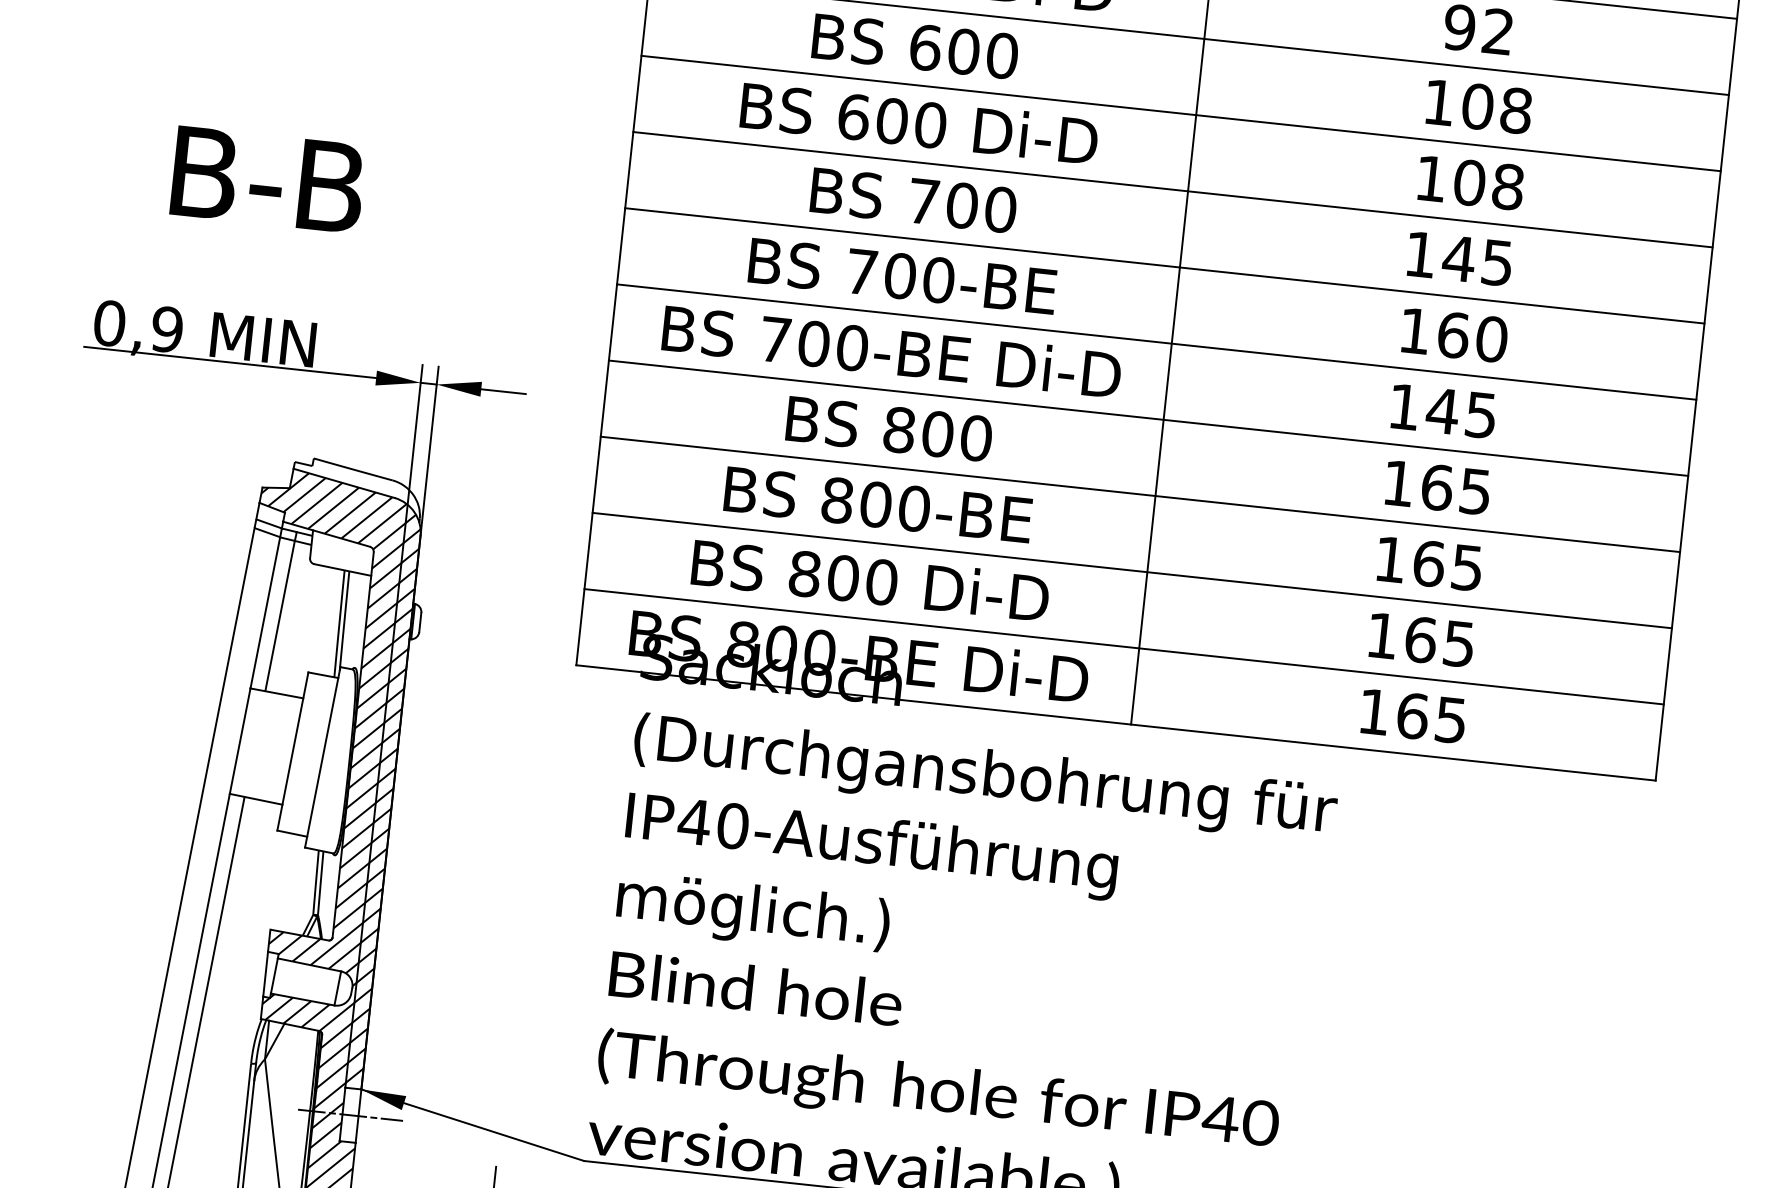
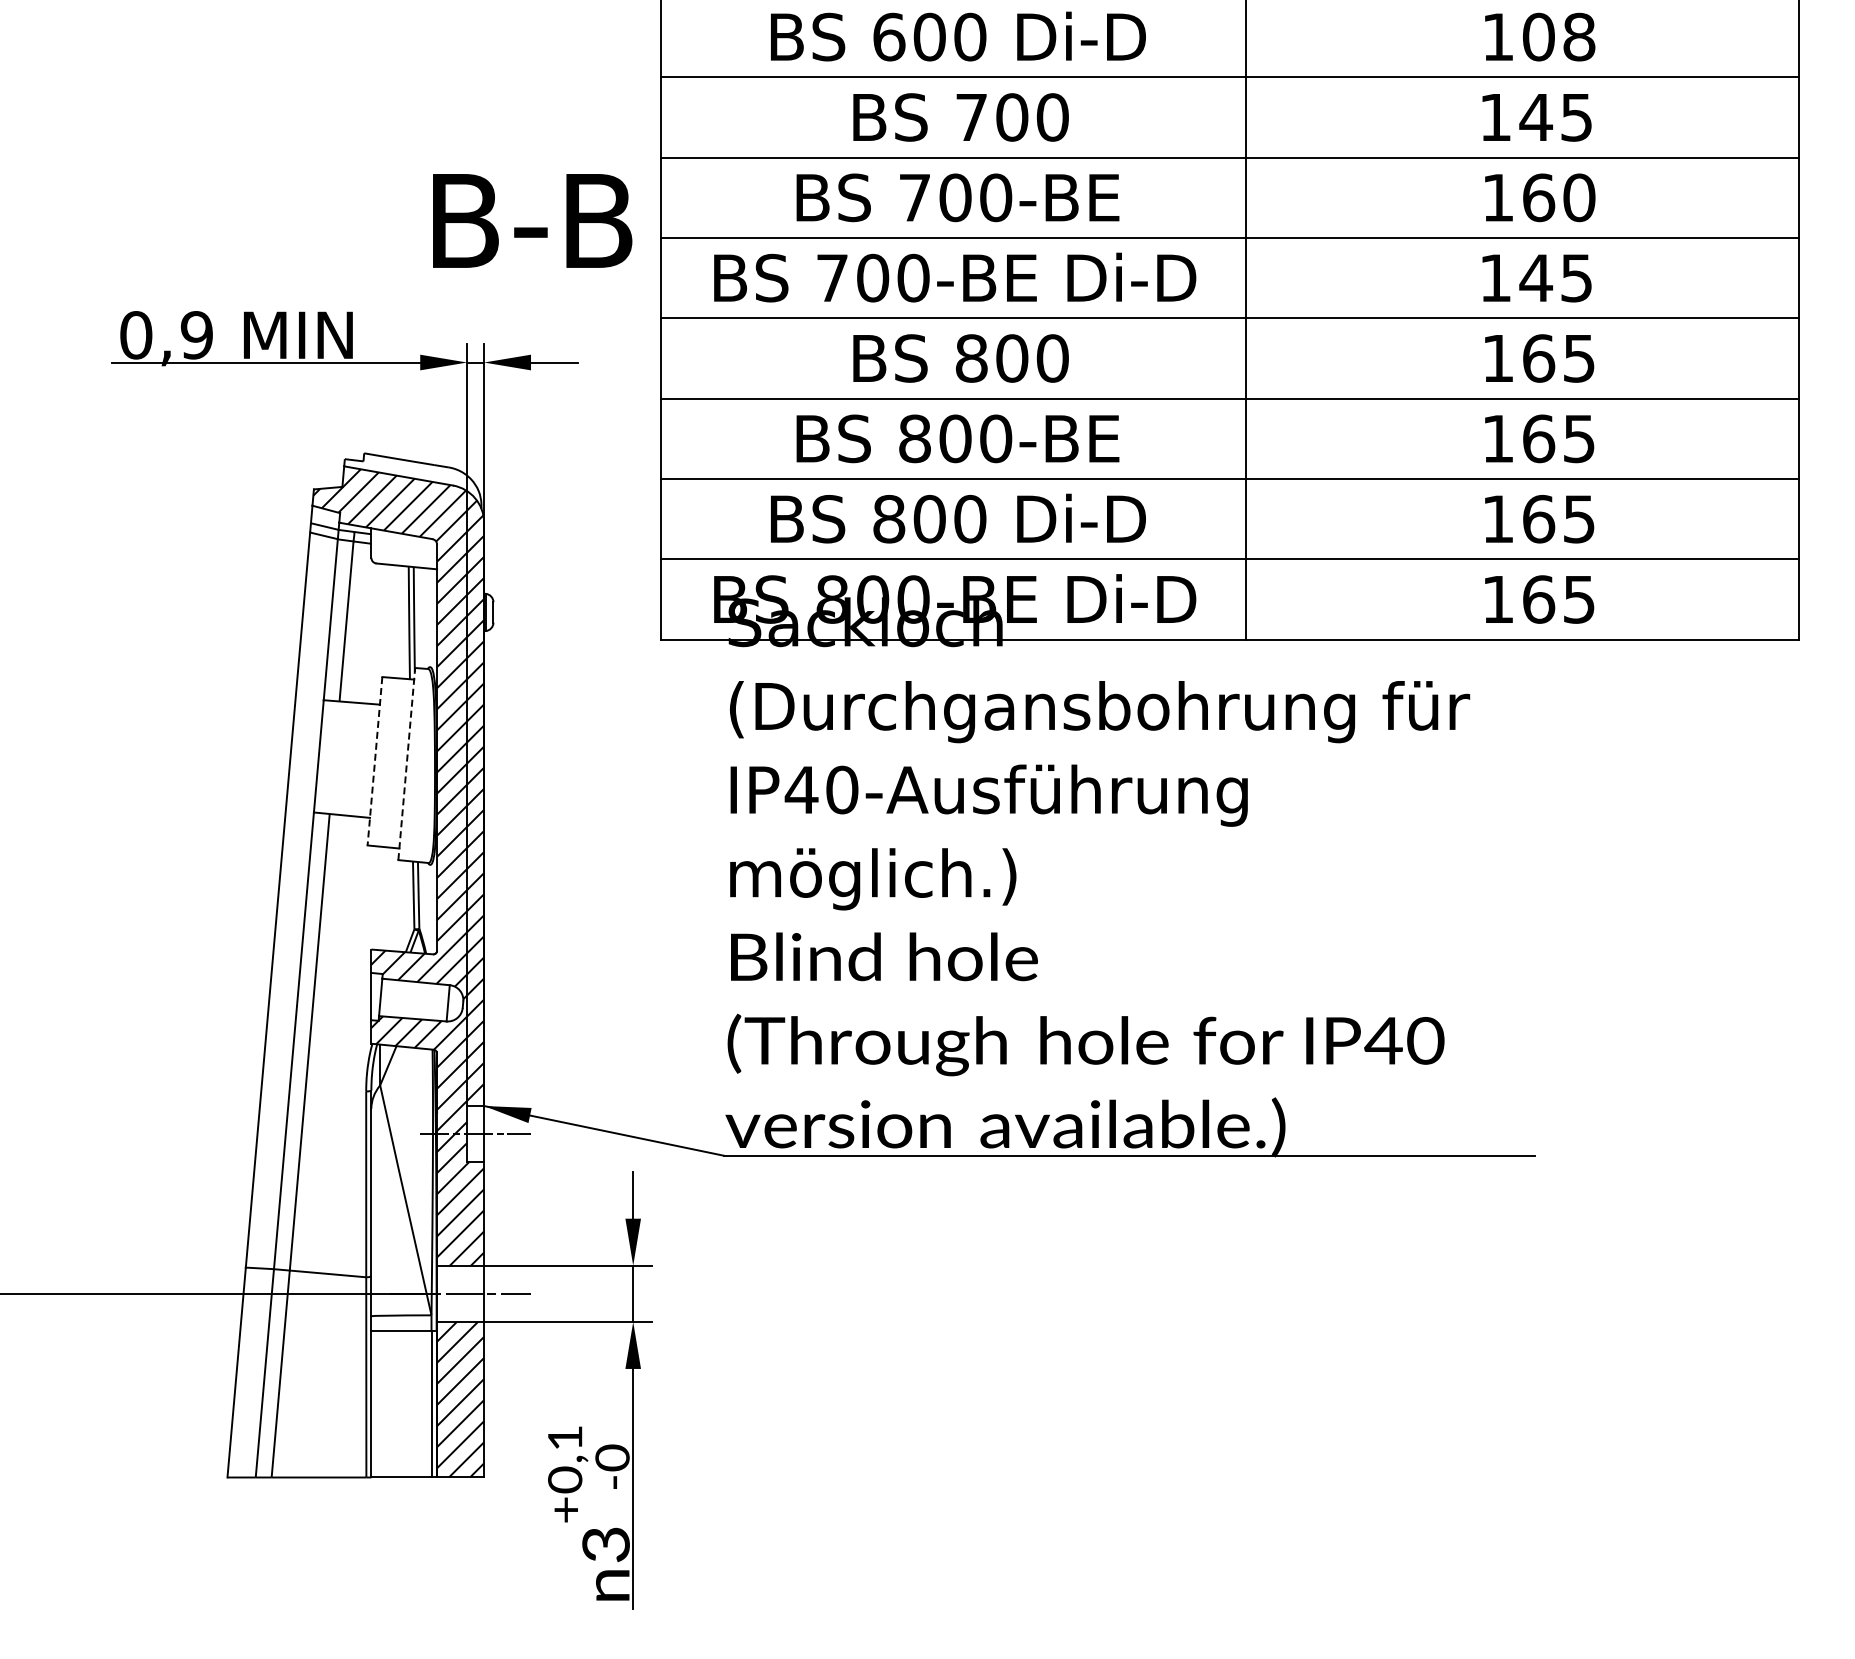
text: (268, 179) -> (532, 220), moved
line: (292, 751) -> (374, 761), solid -> dashed
line: (322, 756) -> (406, 763), solid -> dashed

